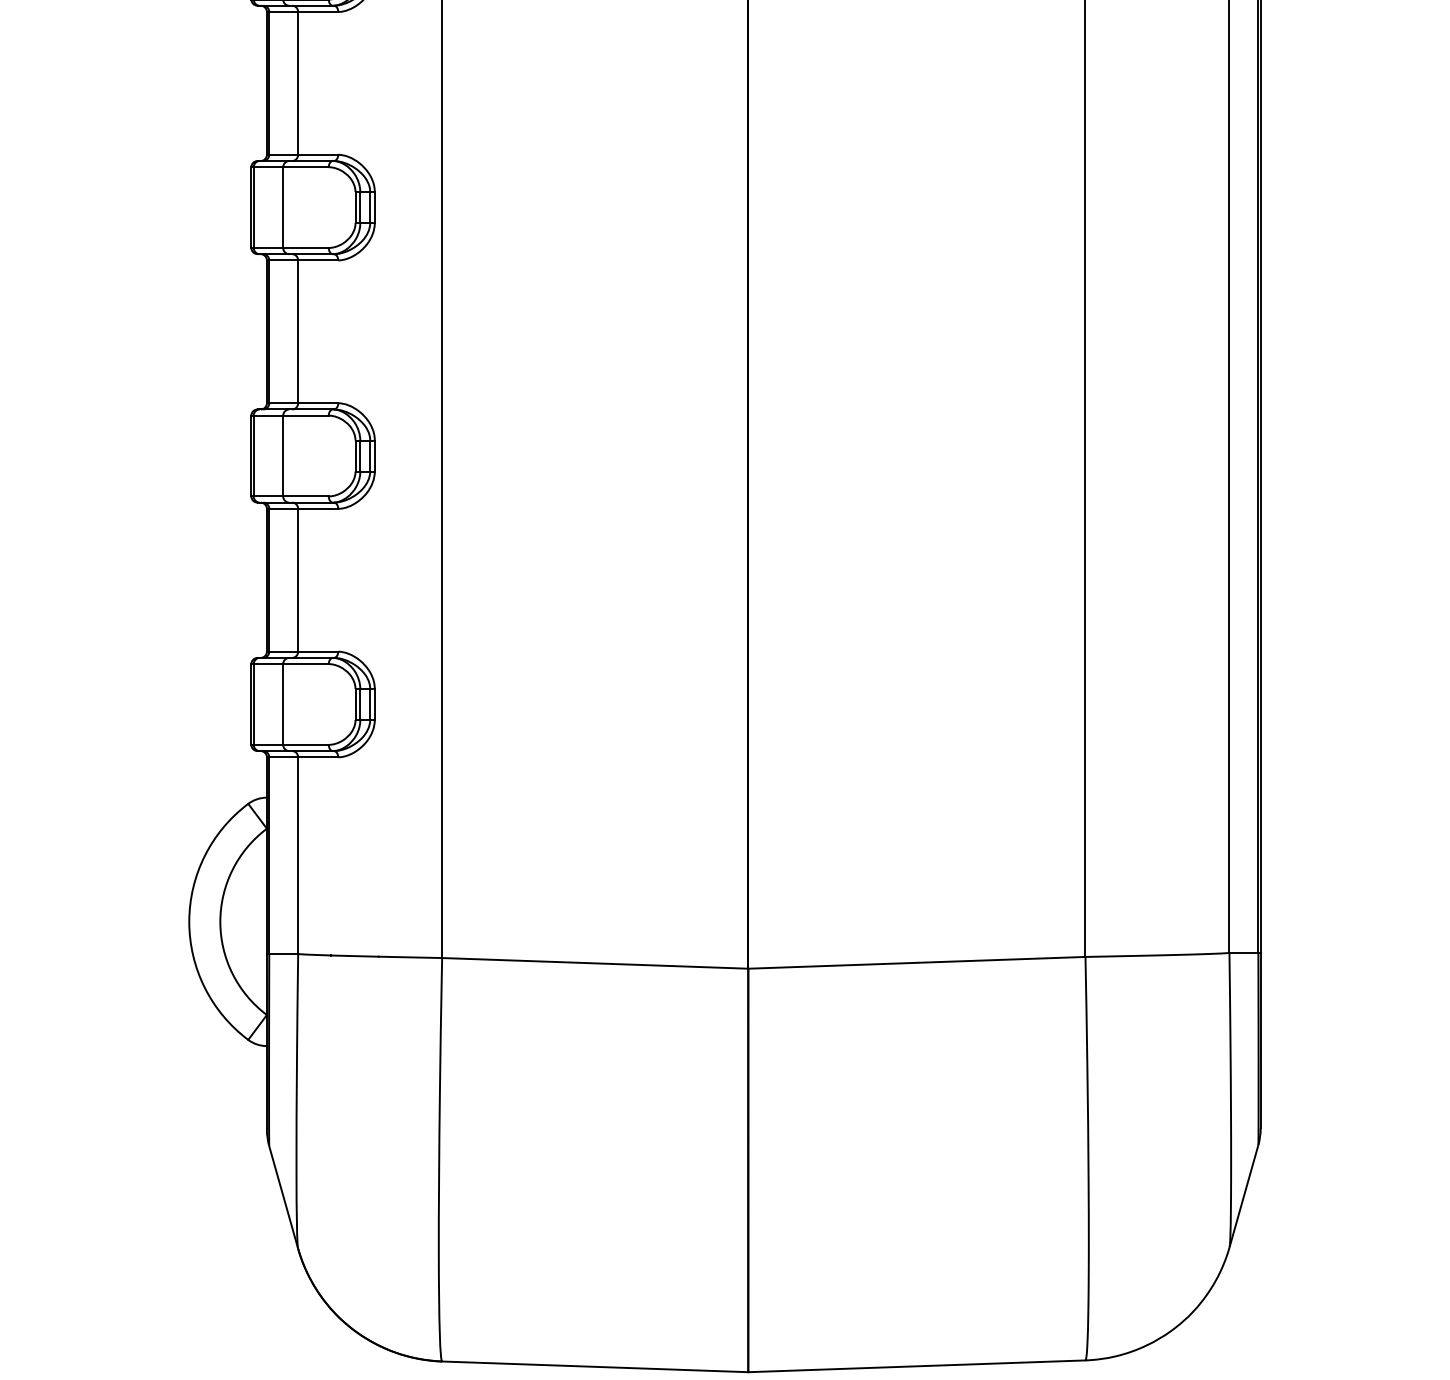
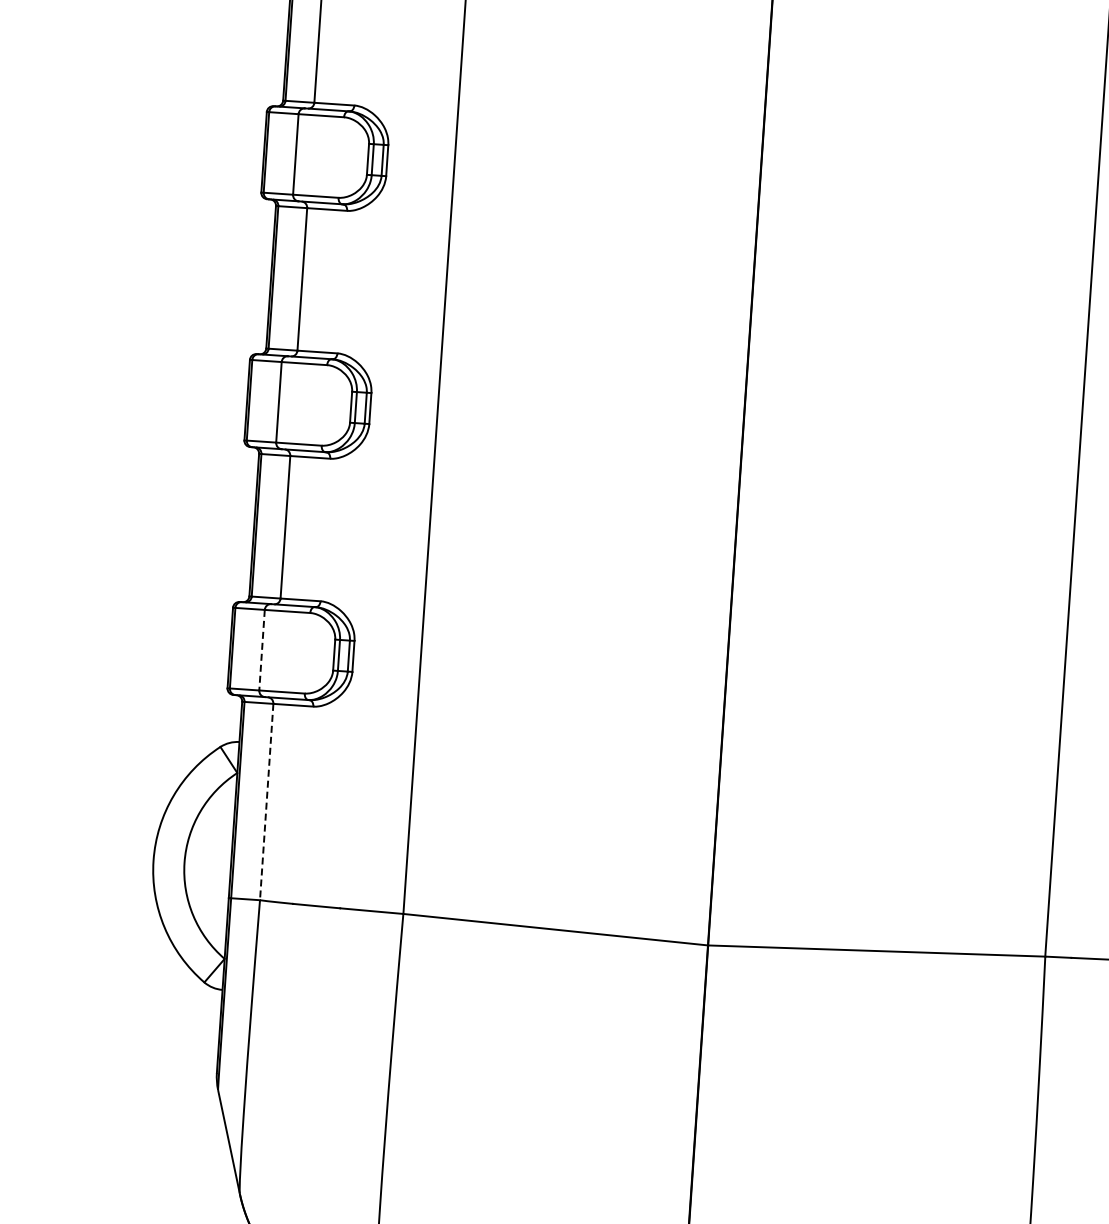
line: (283, 705) -> (262, 651), solid -> dashed
line: (298, 856) -> (266, 802), solid -> dashed

